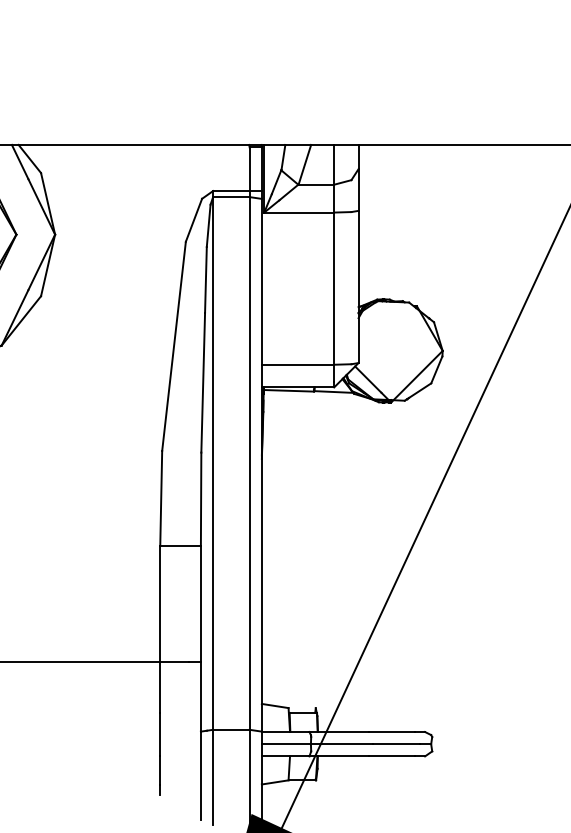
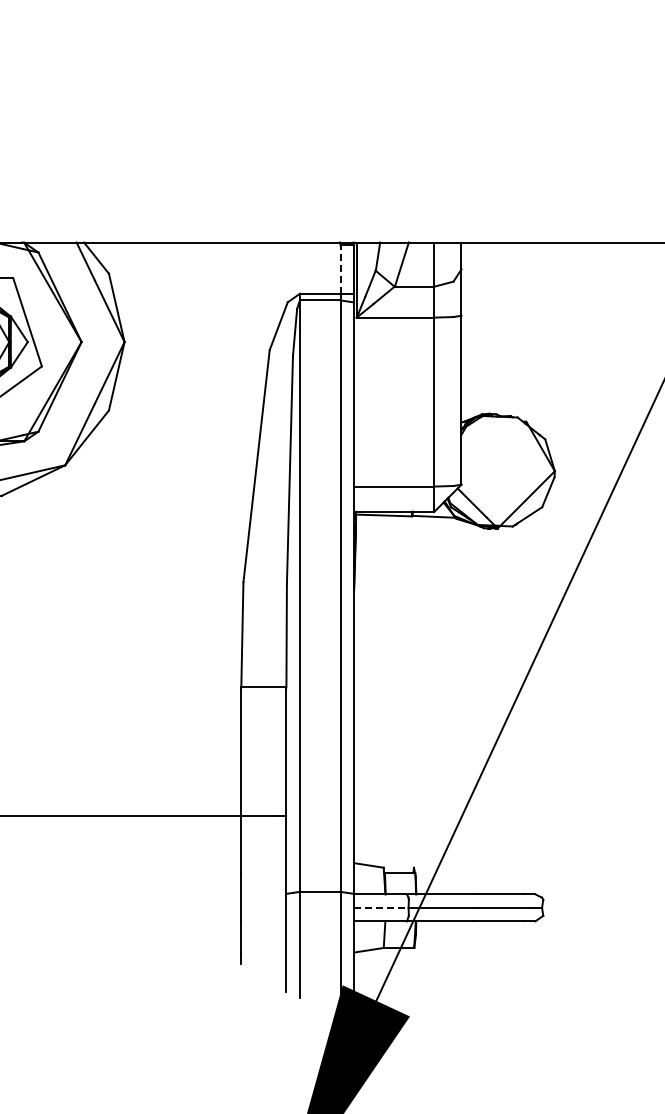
line: (249, 169) -> (340, 269), solid -> dashed
line: (286, 743) -> (381, 907), solid -> dashed

